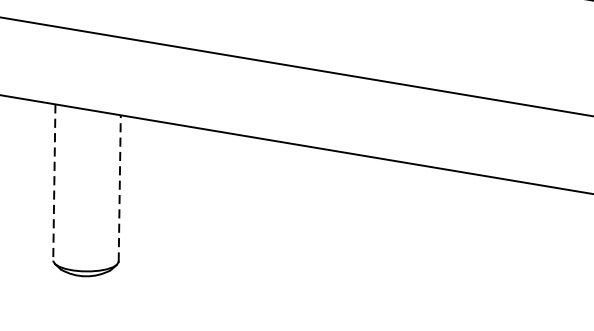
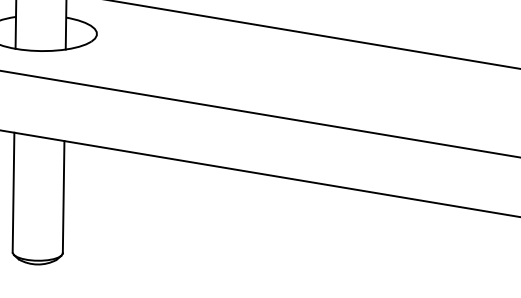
line: (54, 182) -> (13, 192), dashed -> solid
line: (119, 187) -> (63, 196), dashed -> solid

